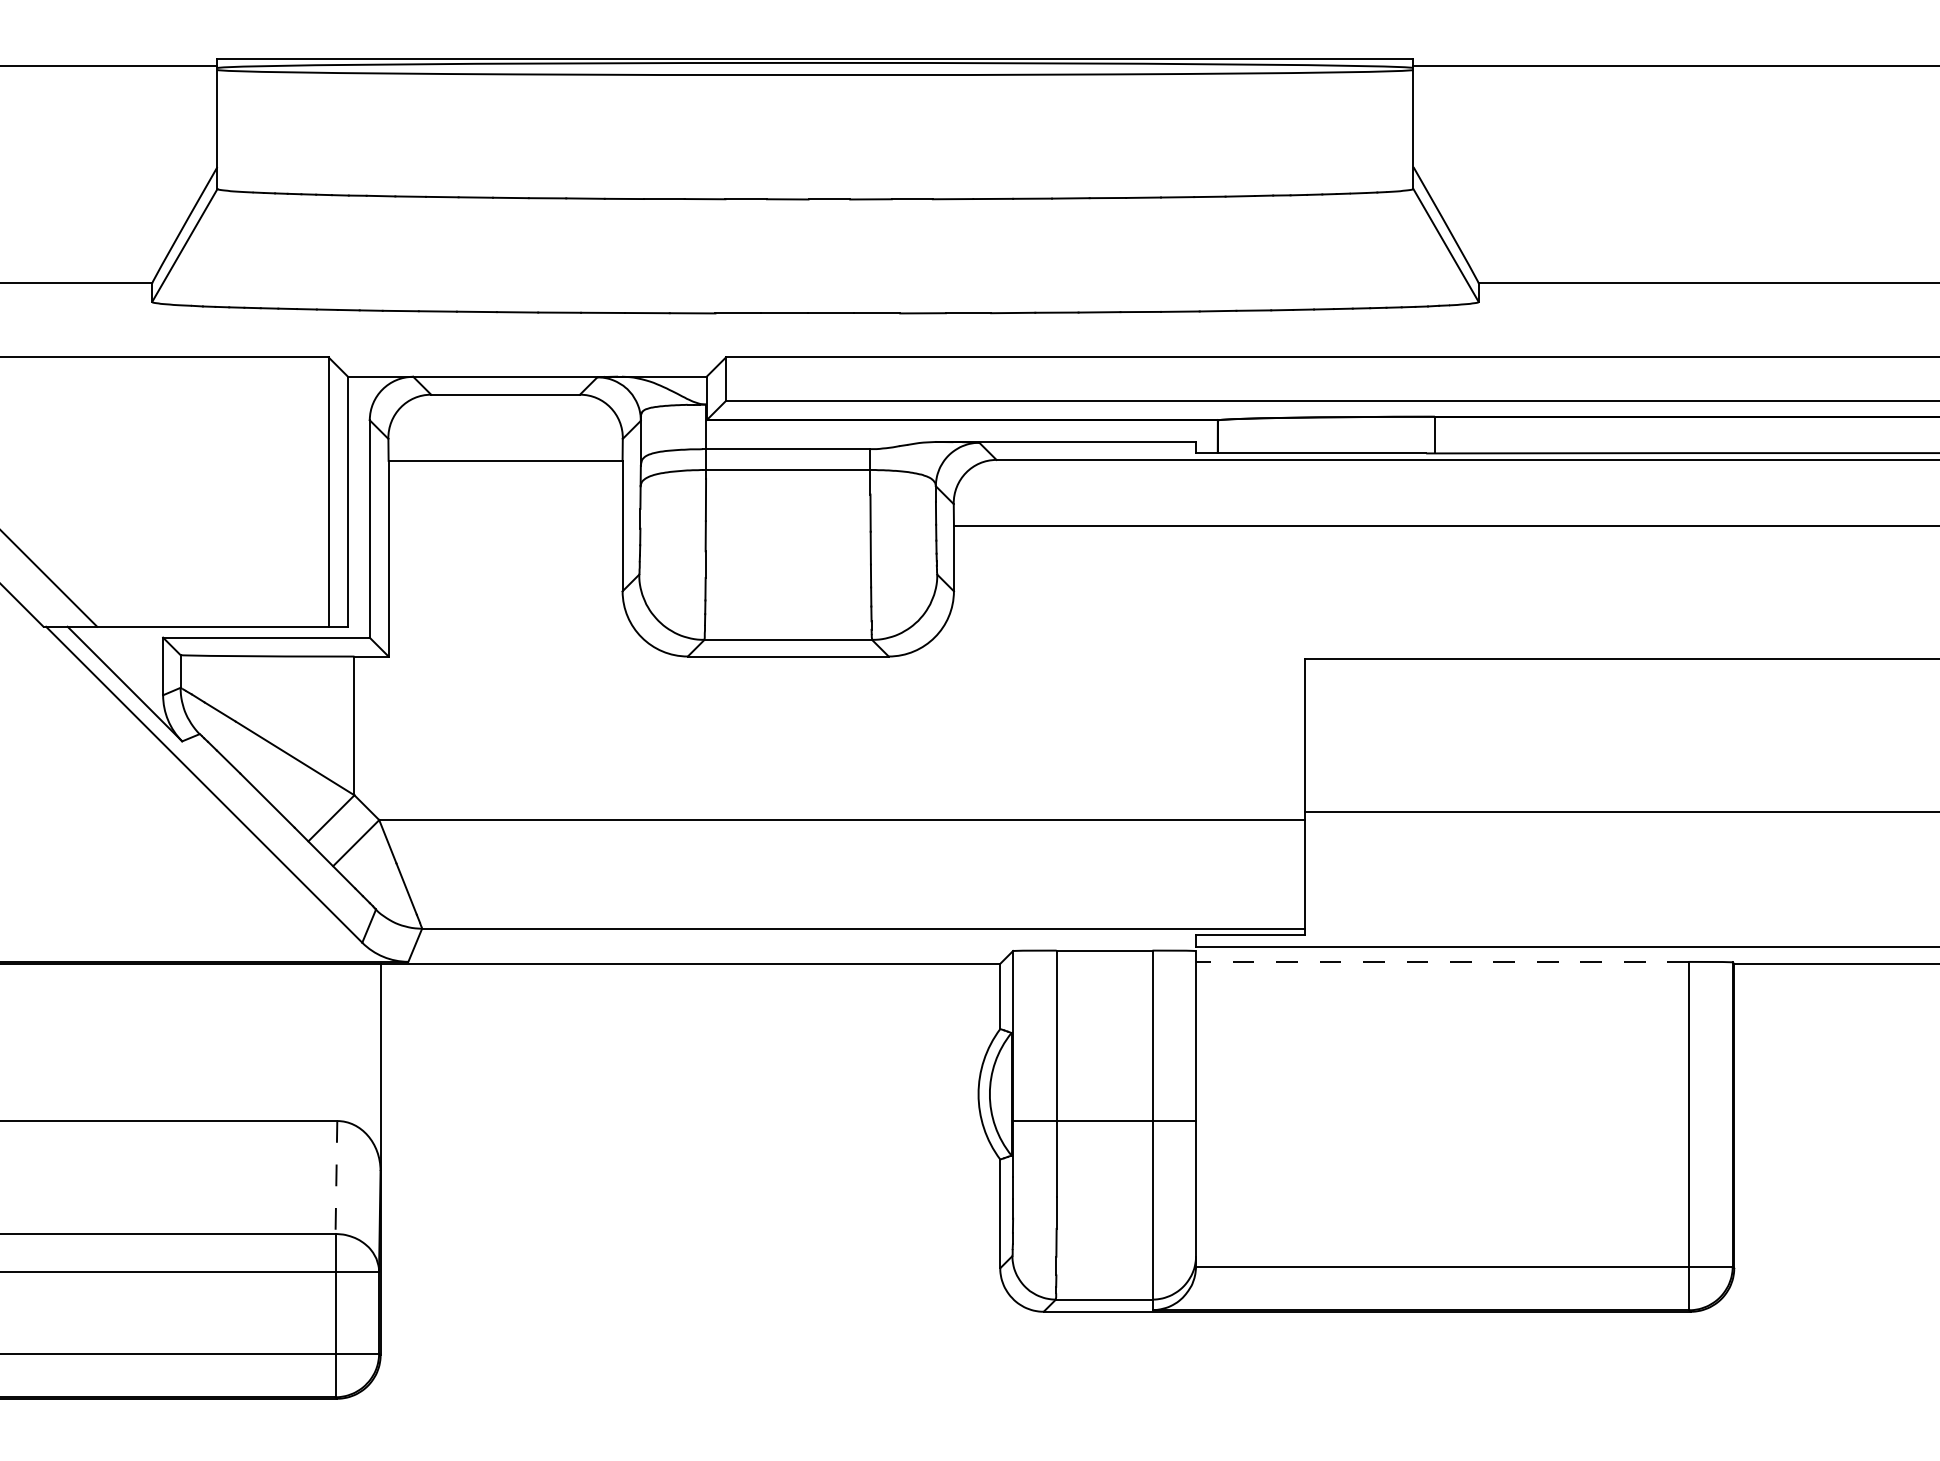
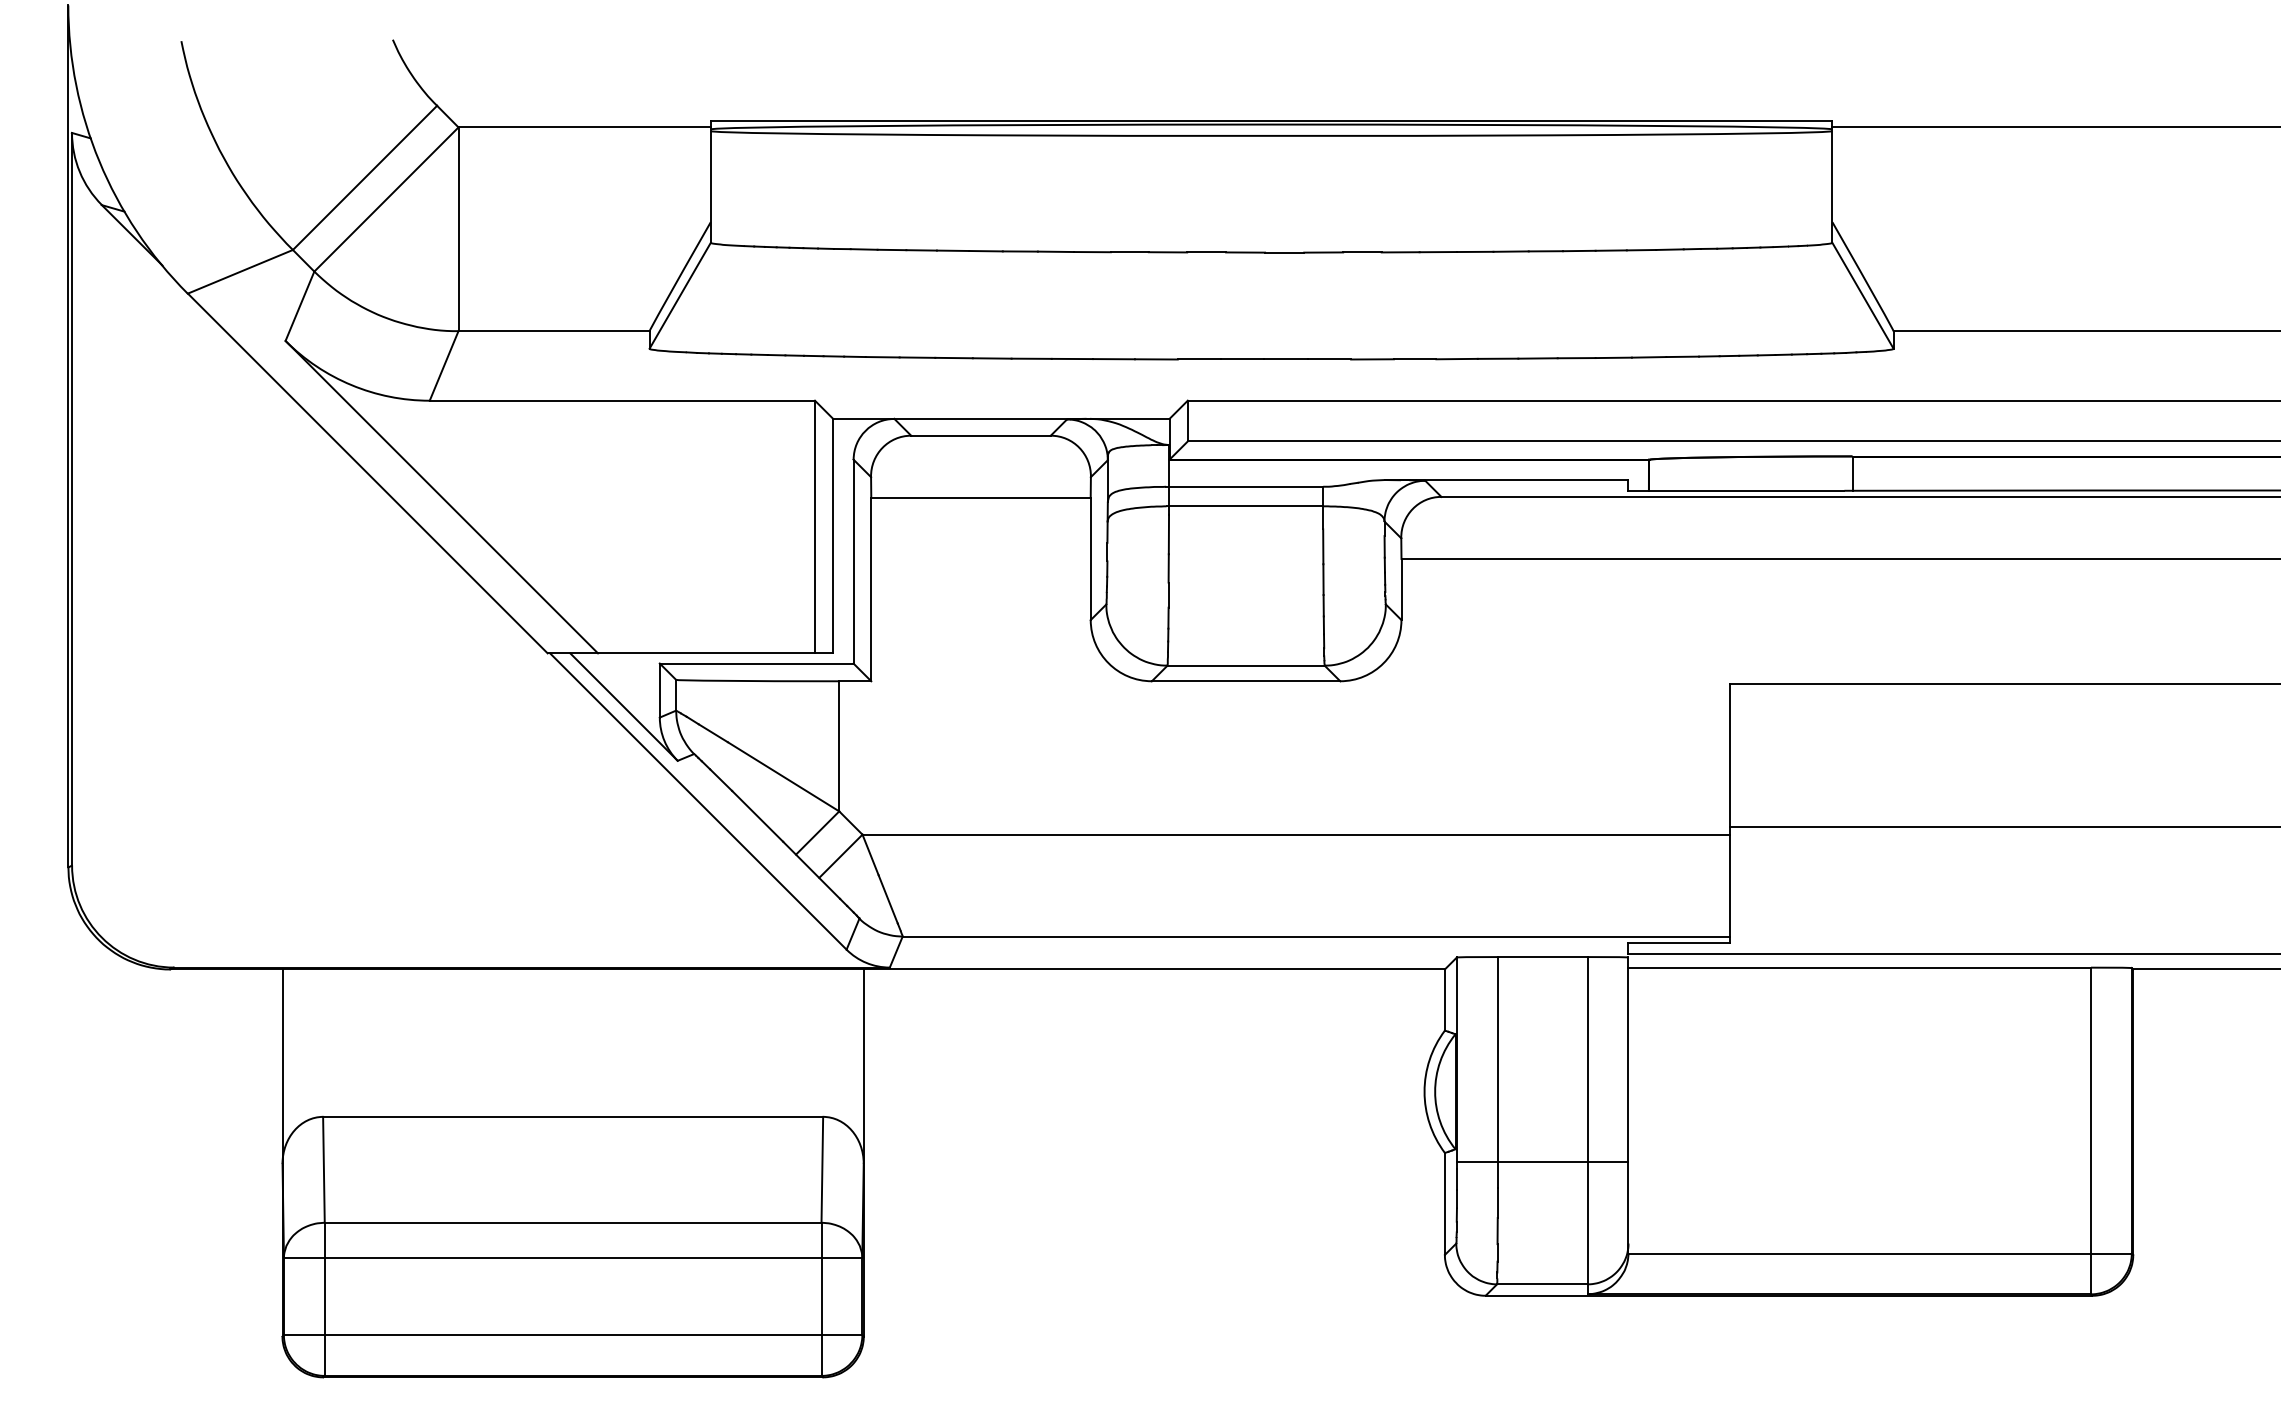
line: (1442, 961) -> (1859, 967), dashed -> solid
line: (1104, 1120) -> (1542, 1161), moved
line: (336, 1177) -> (822, 1169), dashed -> solid

